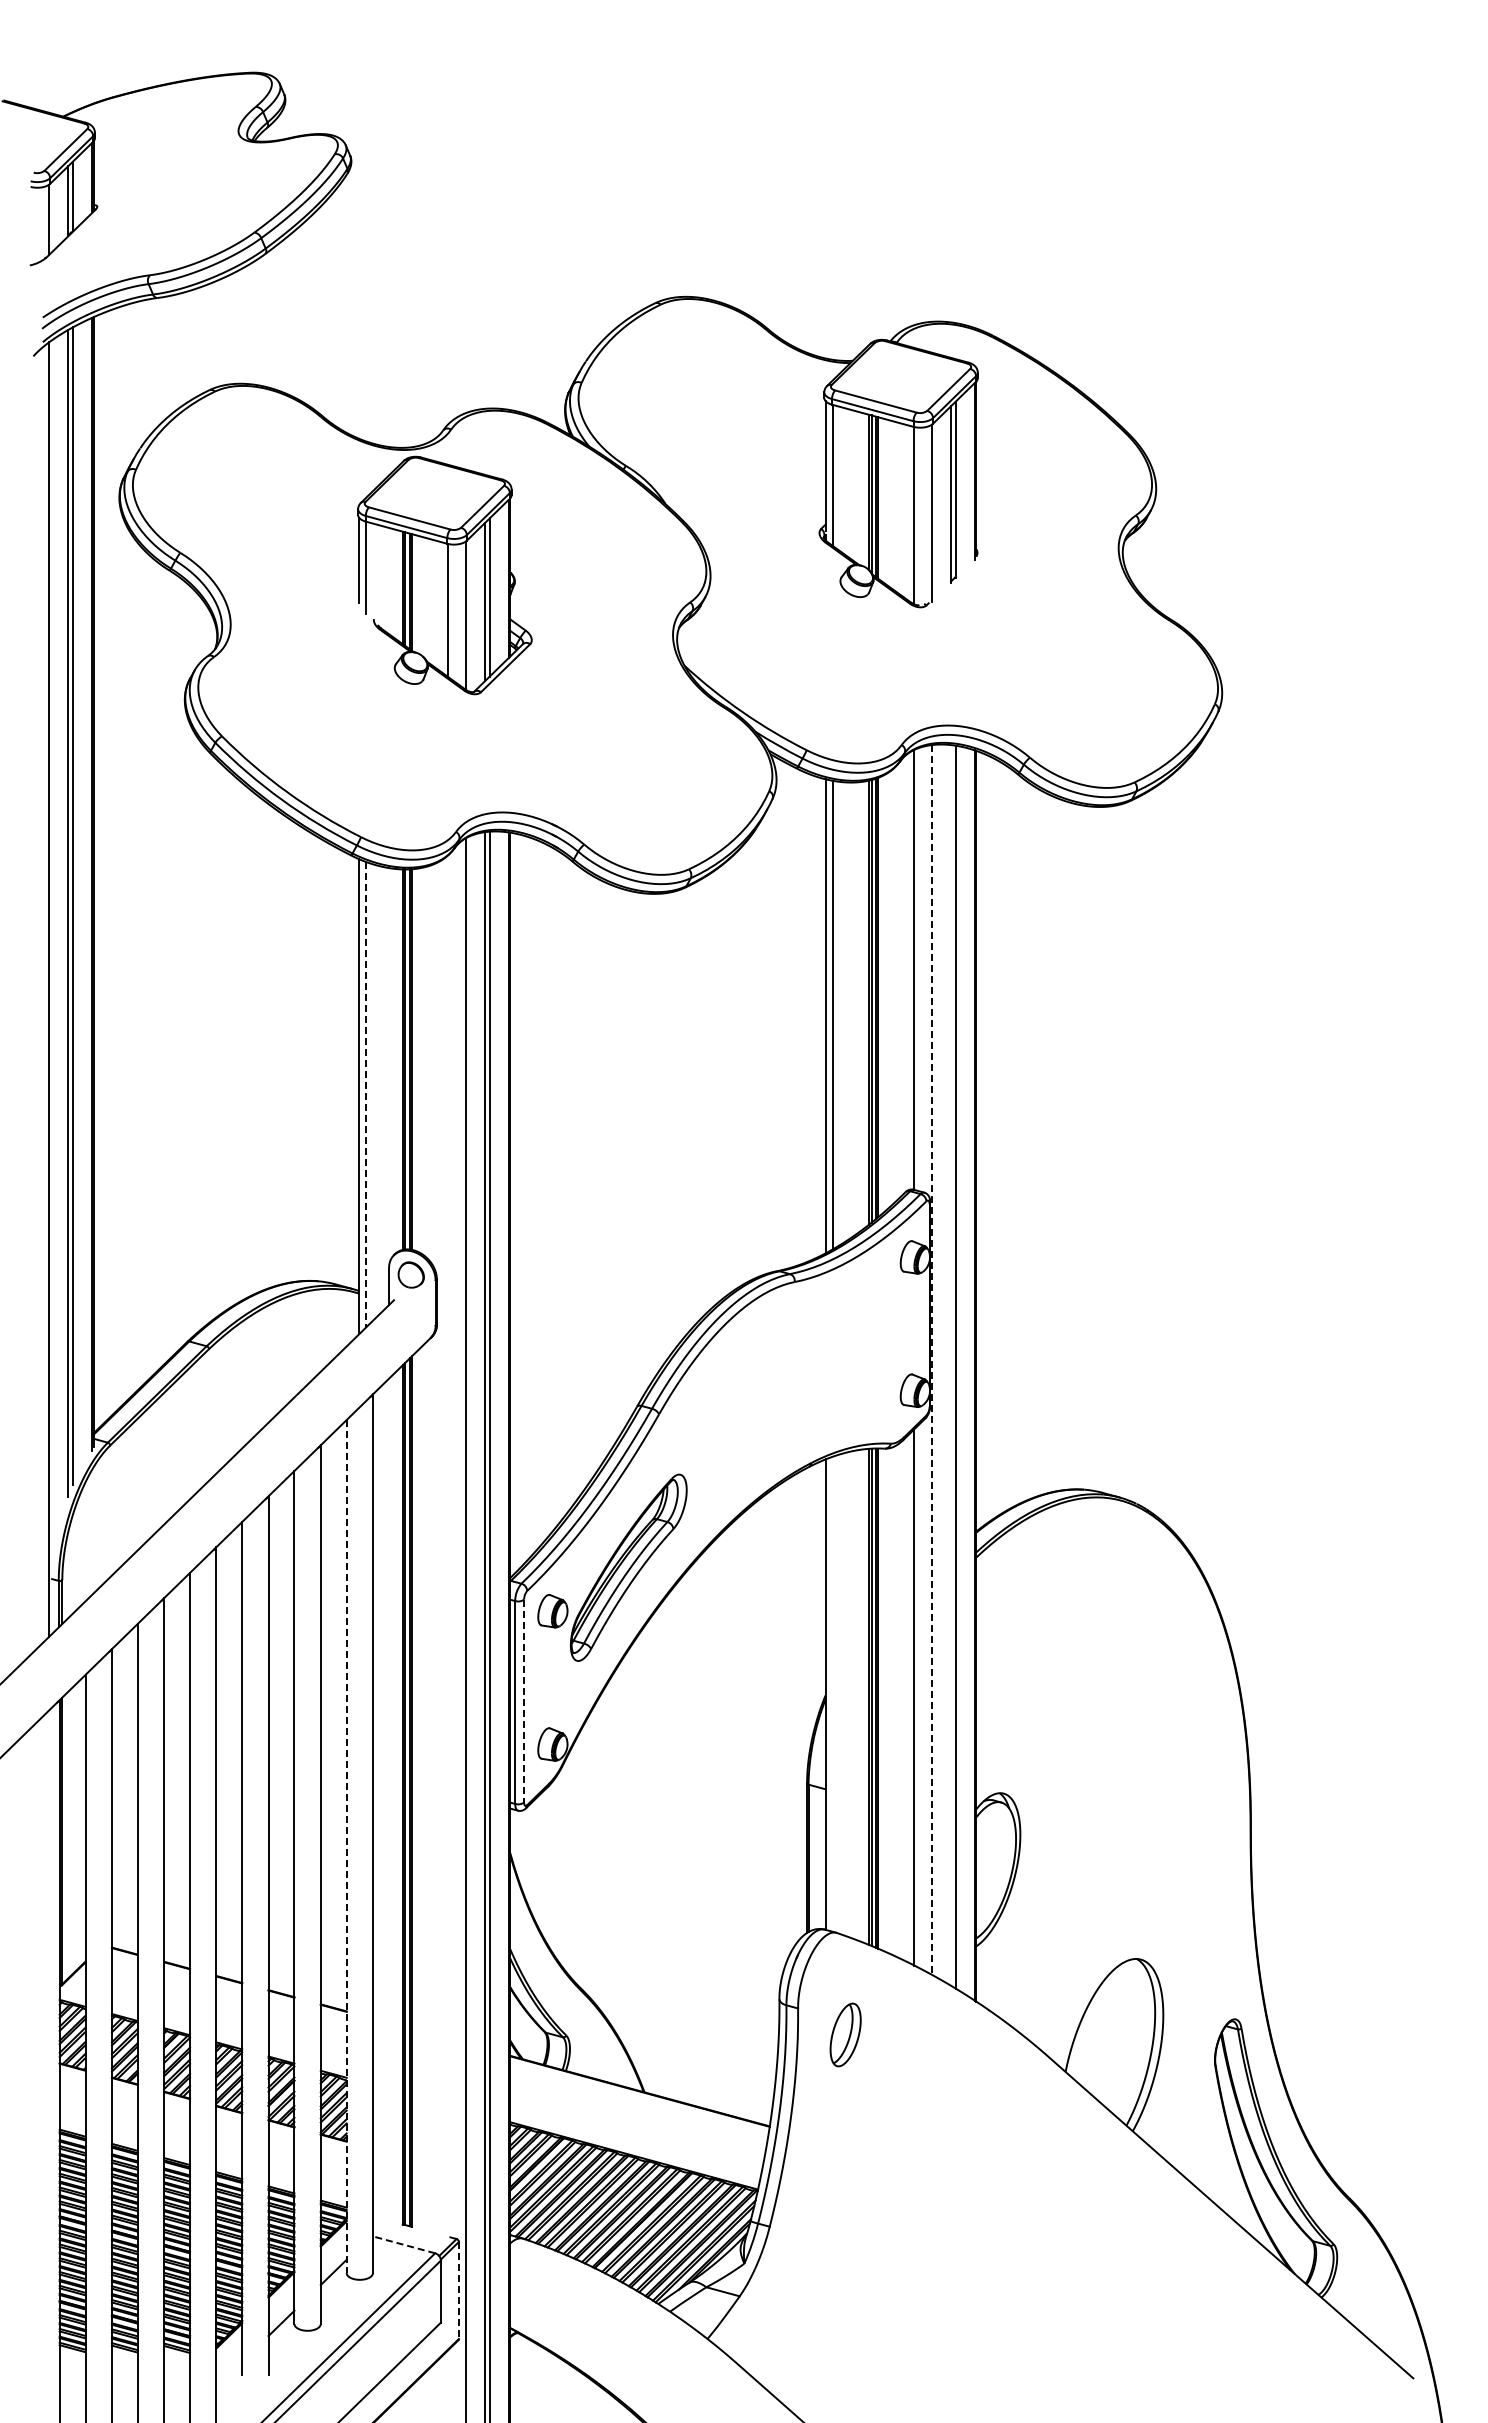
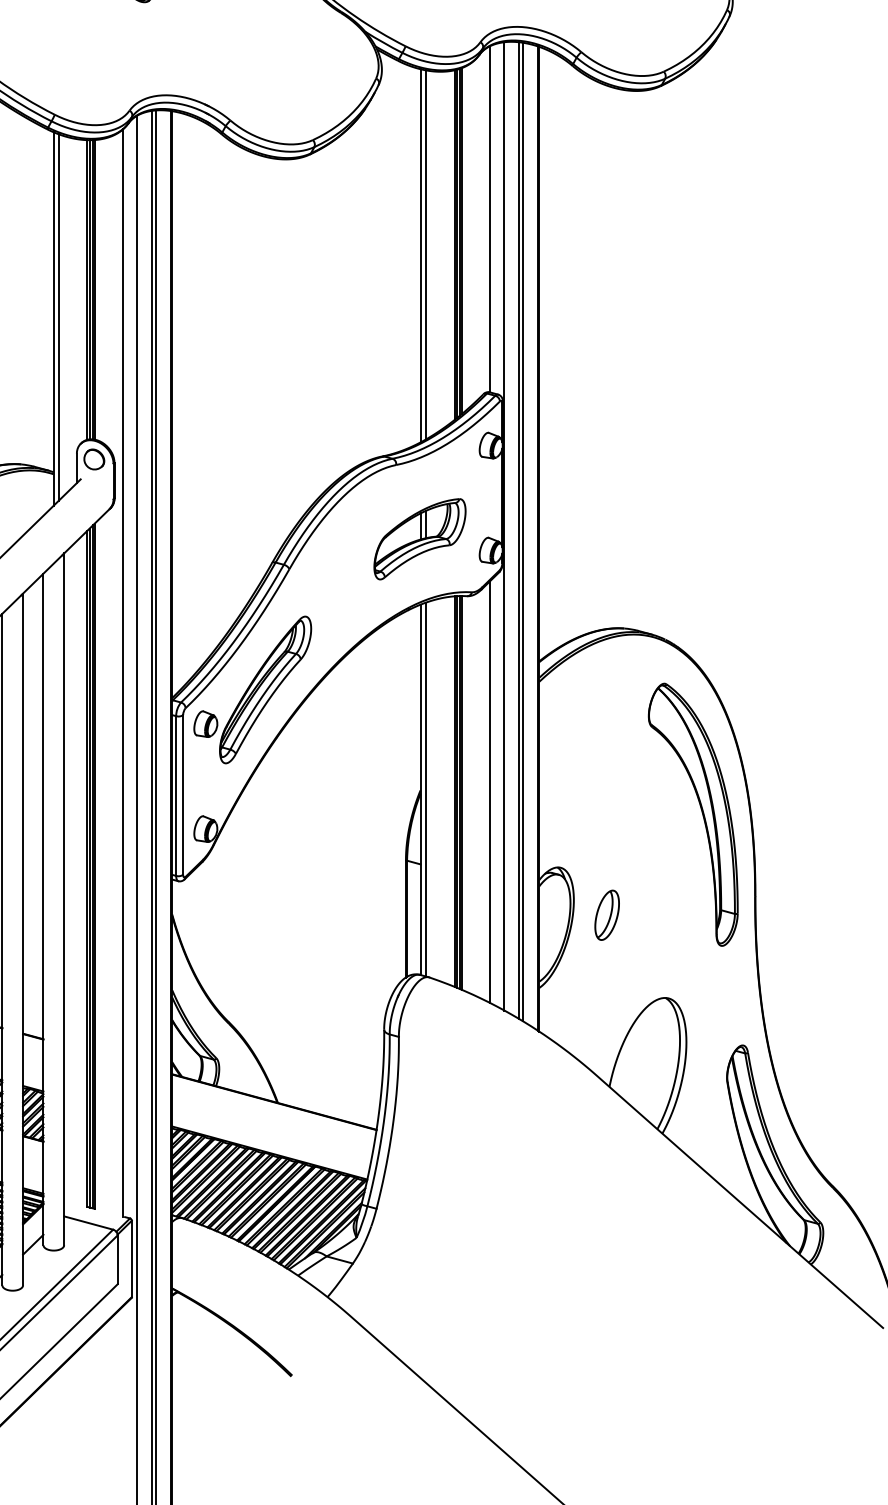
line: (366, 1094) -> (59, 317), dashed -> solid
line: (931, 1360) -> (503, 526), dashed -> solid
line: (950, 1365) -> (518, 530), added
part: (824, 1376) -> (419, 539), added
line: (447, 1545) -> (122, 672), added
line: (832, 1693) -> (425, 788), added
line: (524, 1701) -> (183, 795), dashed -> solid
part: (1182, 1722) -> (701, 811), added
line: (346, 1846) -> (43, 909), dashed -> solid
part: (845, 2034) -> (607, 914), moved
line: (403, 2244) -> (88, 1222), dashed -> solid
line: (458, 2290) -> (131, 1258), dashed -> solid

